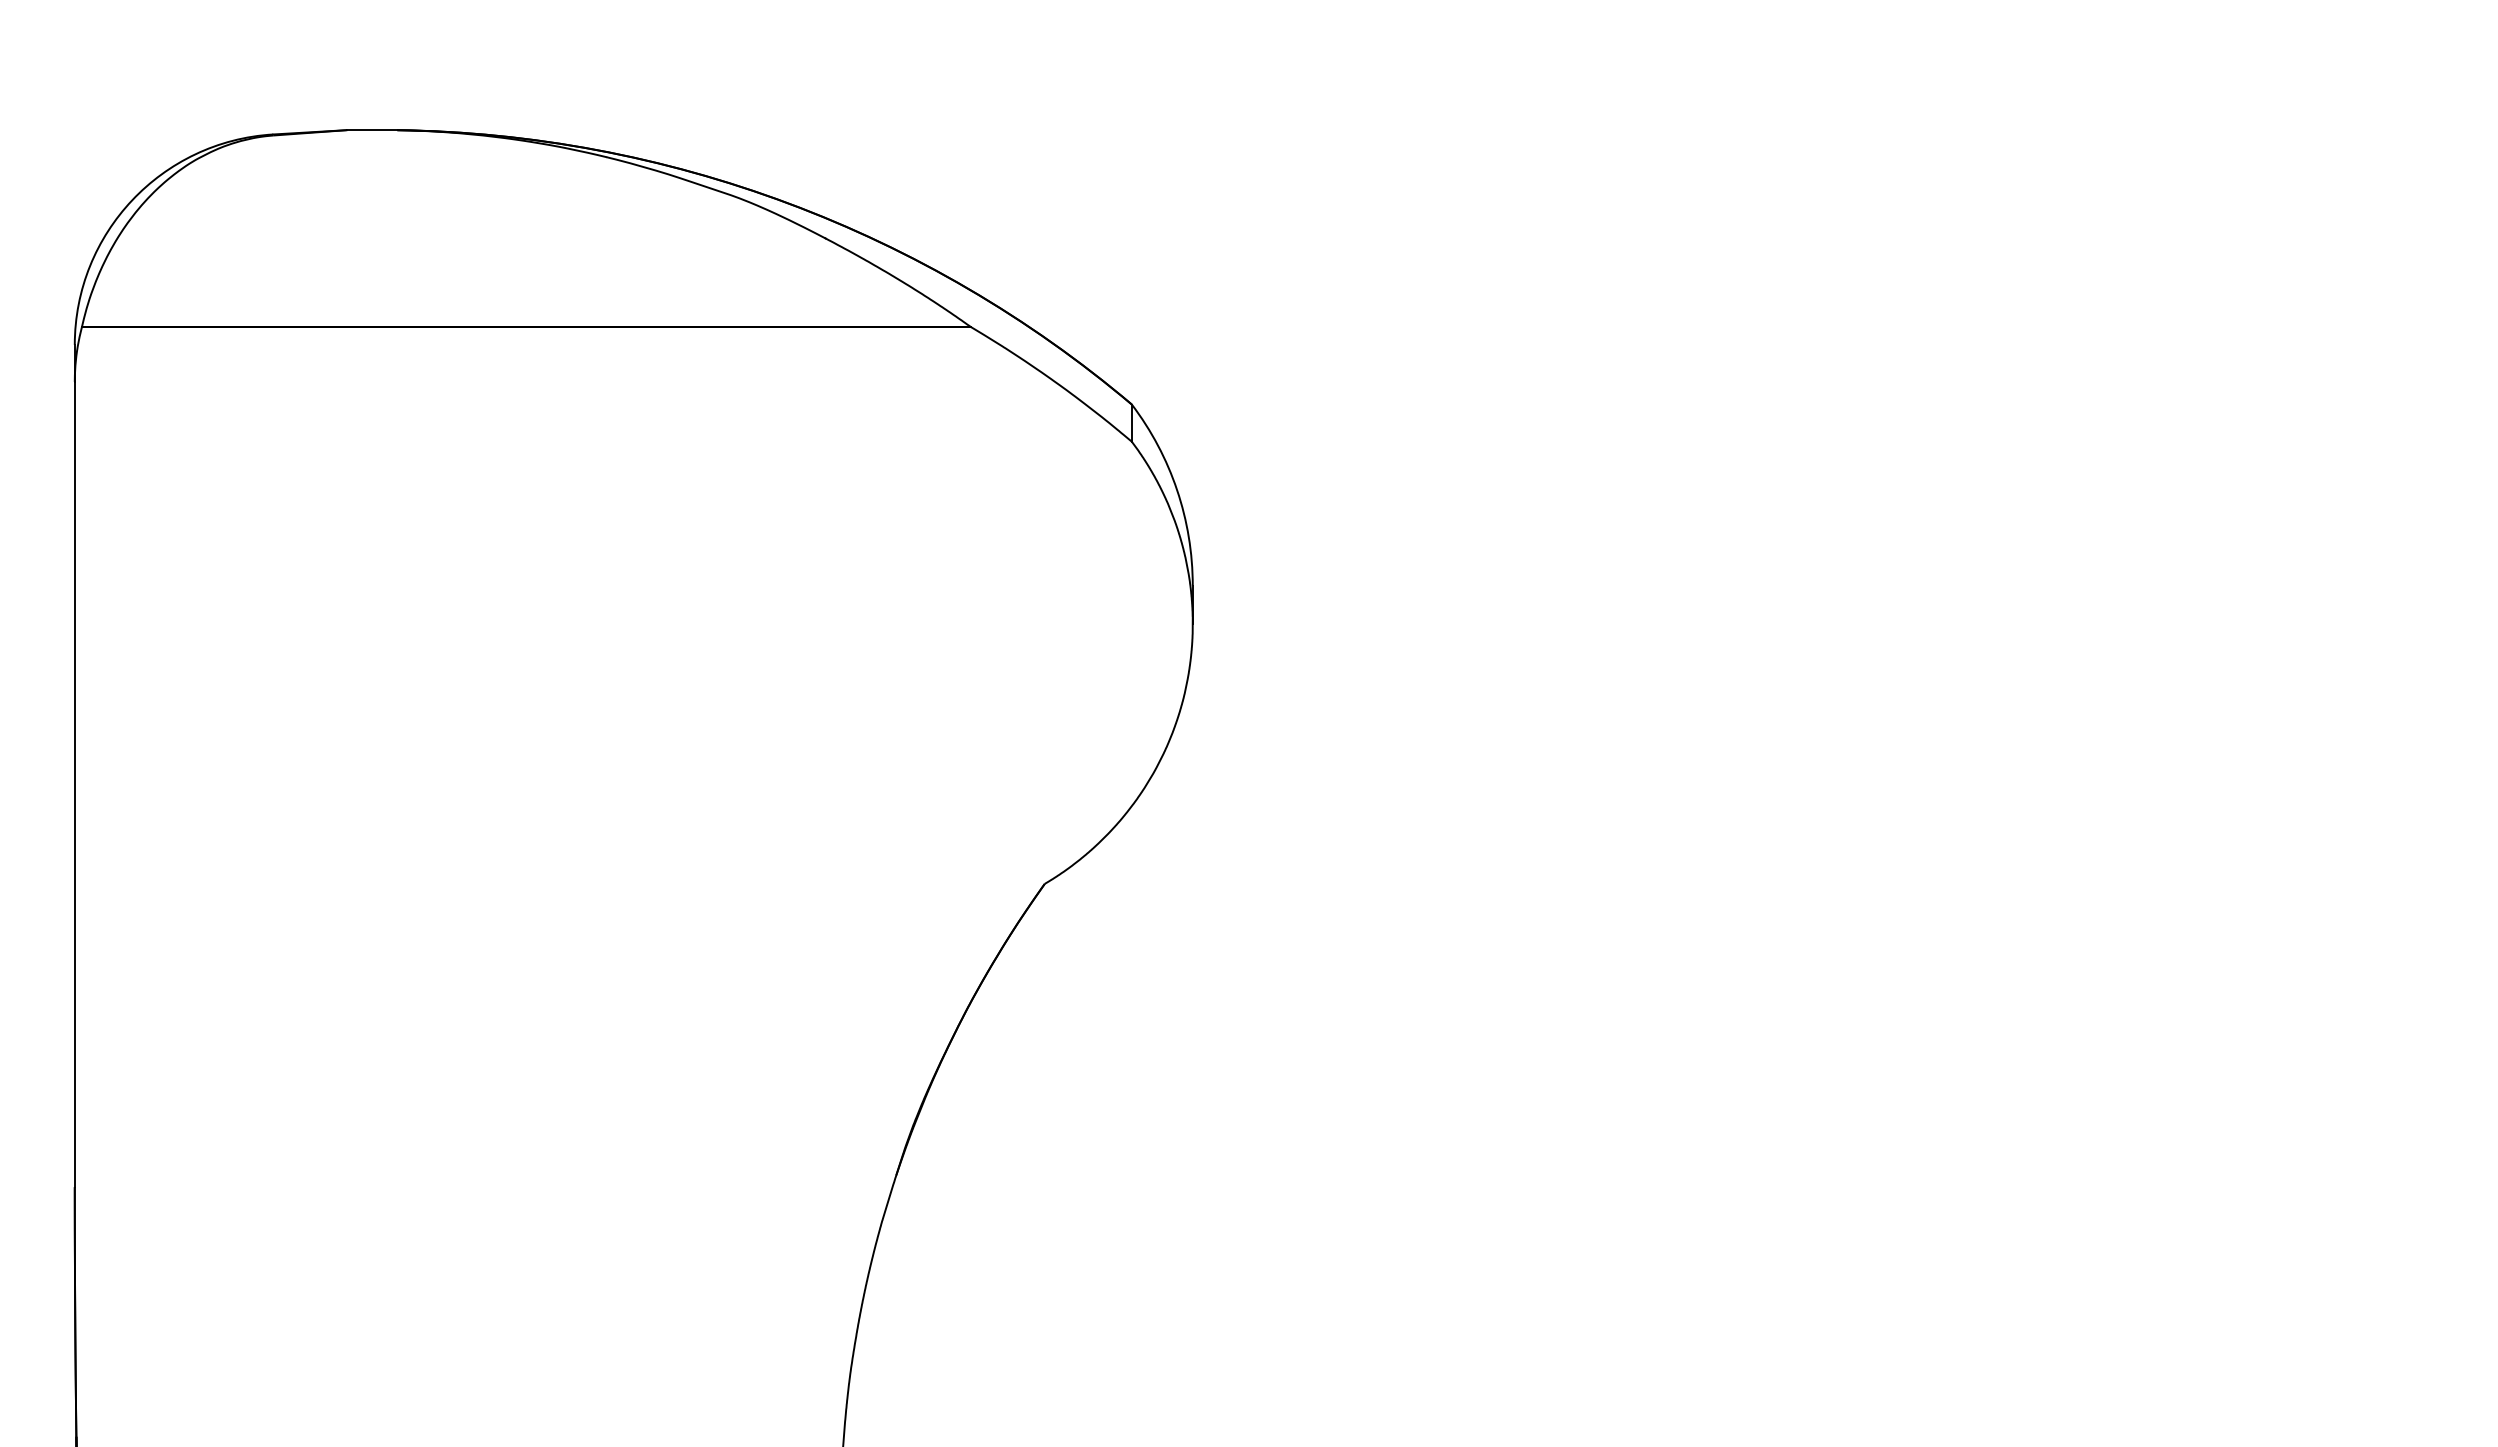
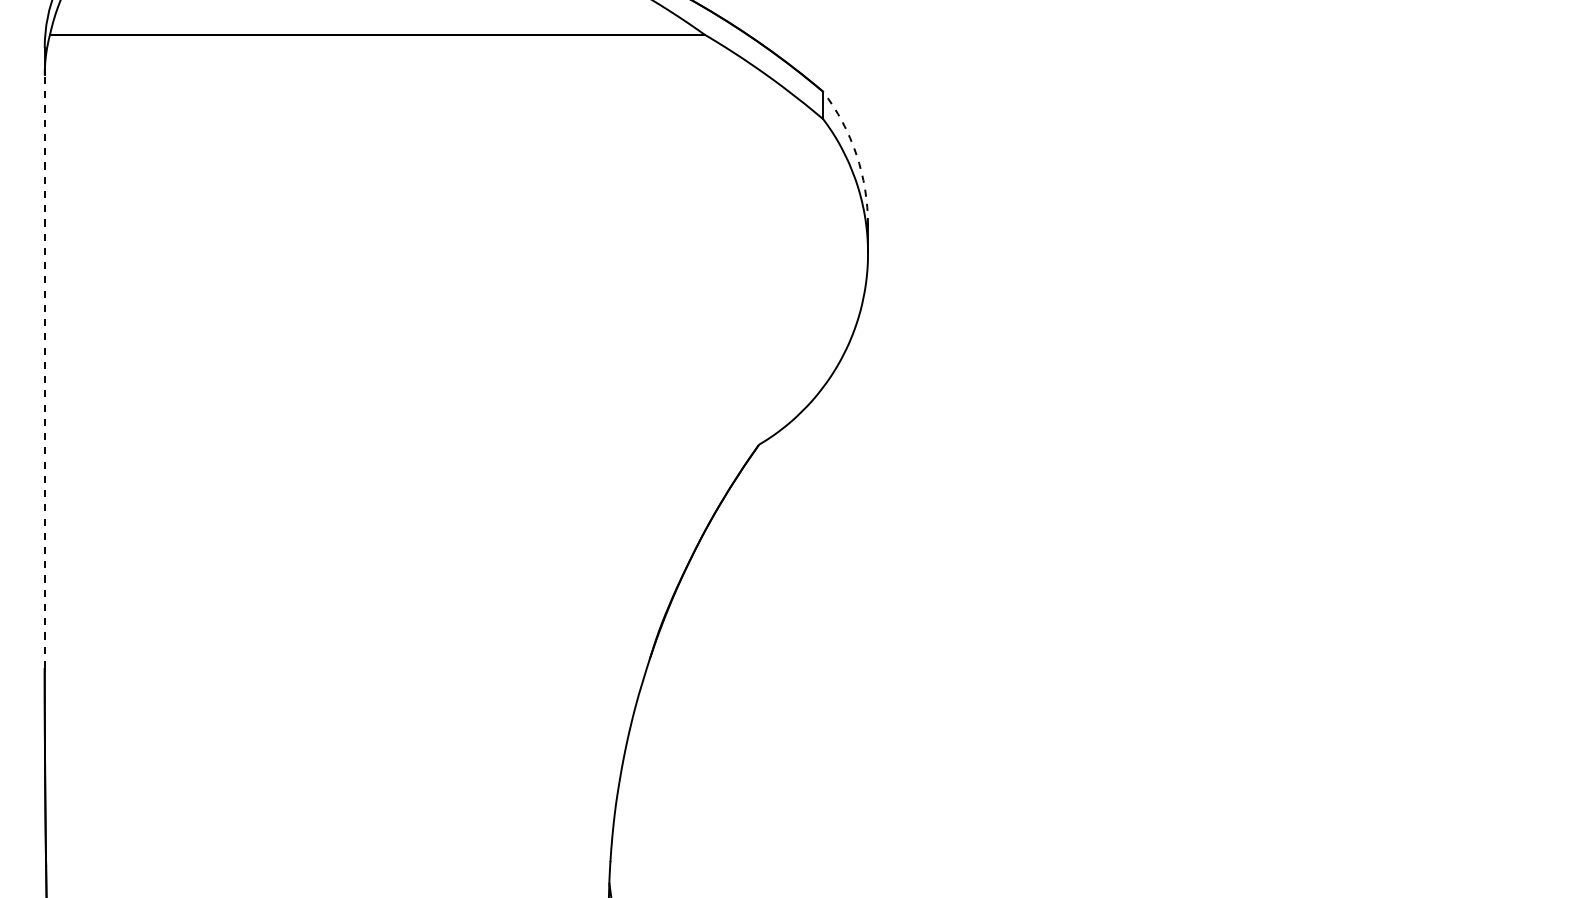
arc: (1177, 490) -> (856, 155), solid -> dashed
line: (74, 784) -> (44, 371), solid -> dashed

